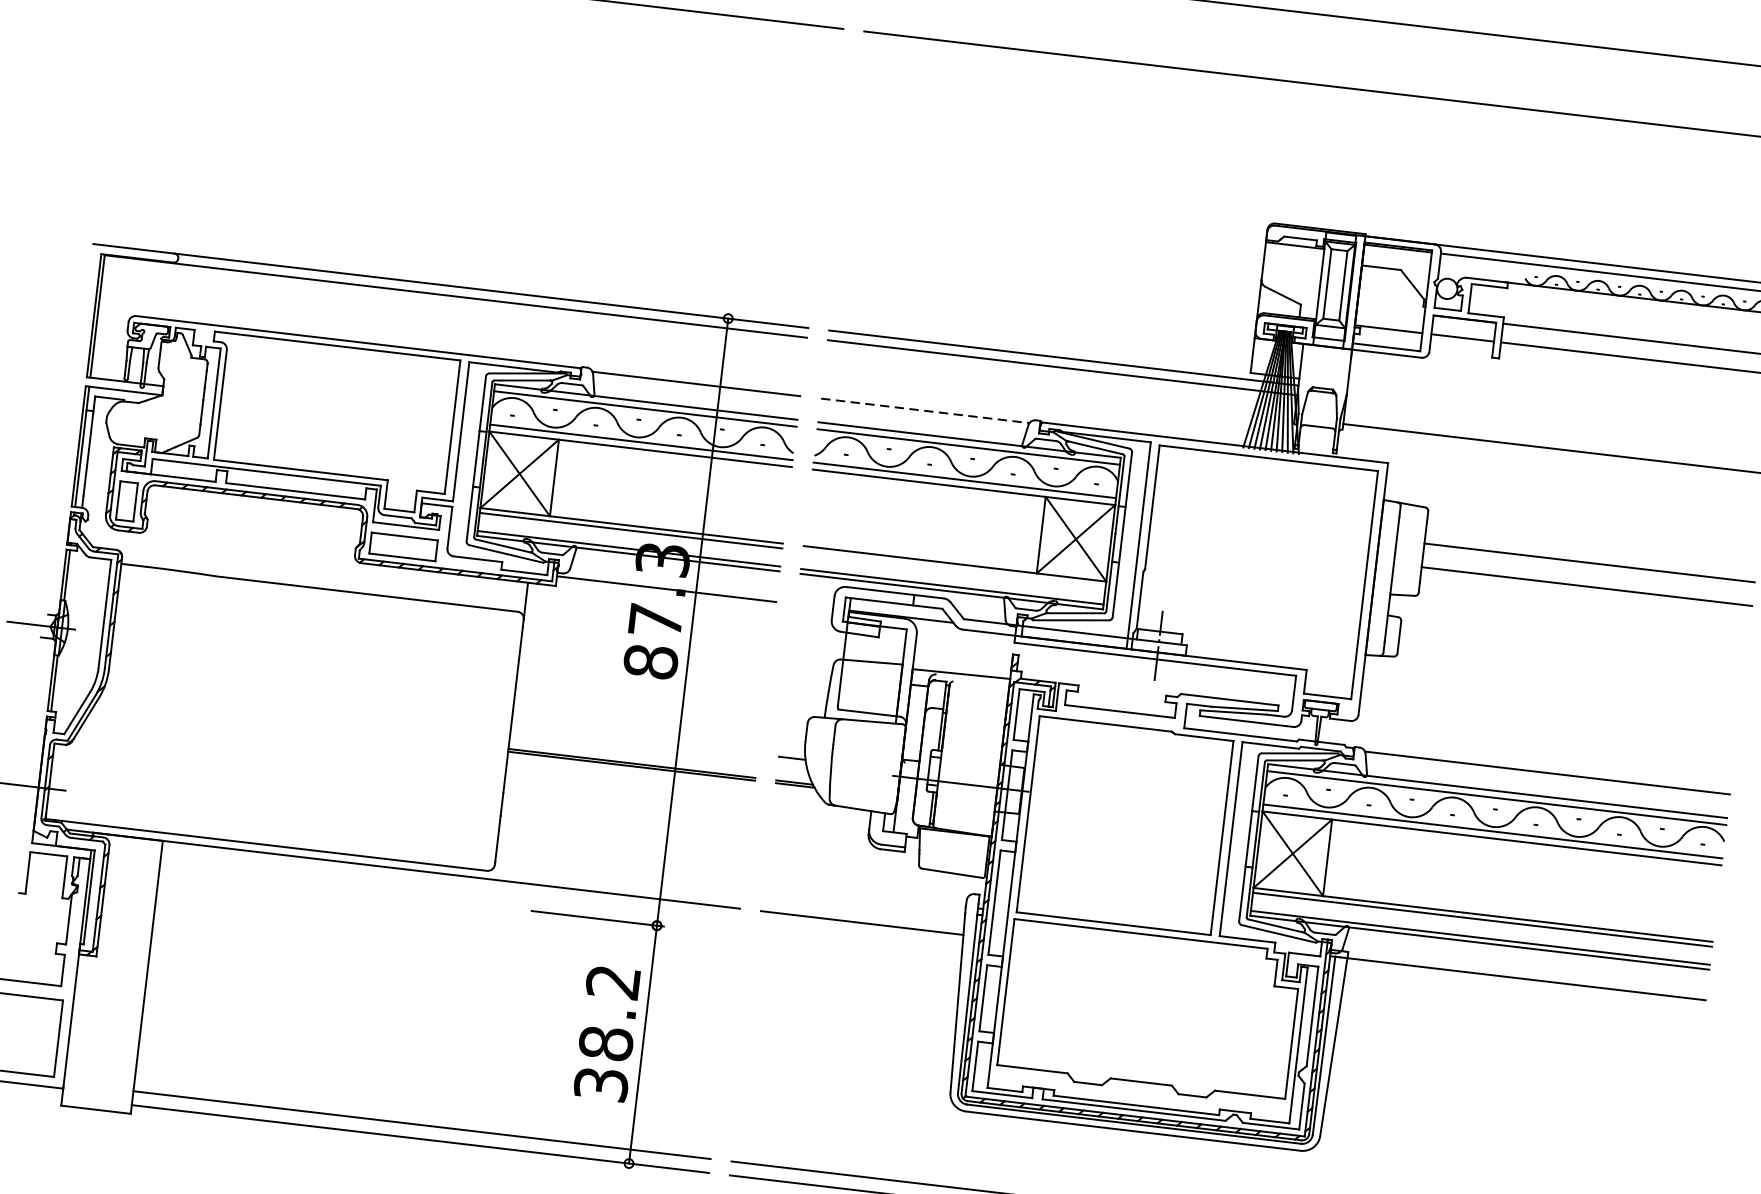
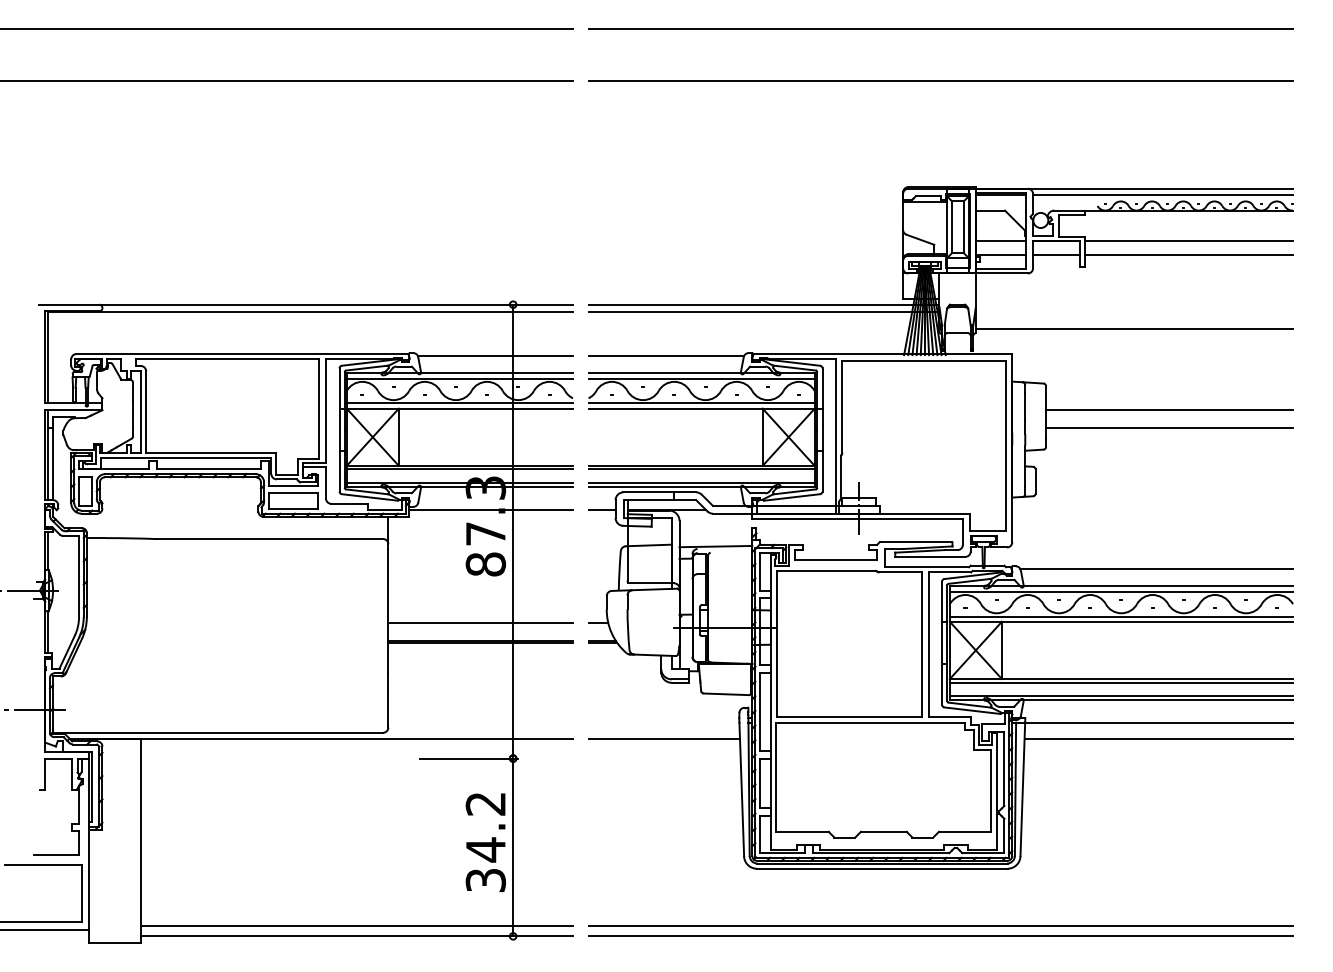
line: (1390, 310) -> (1000, 241), added
line: (925, 410) -> (666, 355), dashed -> solid
line: (954, 568) -> (701, 469), added
line: (814, 606) -> (601, 509), added
line: (634, 739) -> (480, 623), added
line: (1523, 1000) -> (1158, 738), added
text: (605, 1043) -> (485, 849), 38.2 -> 34.2

